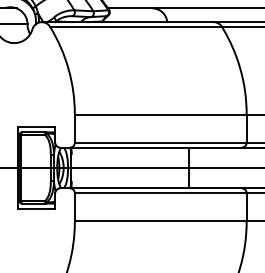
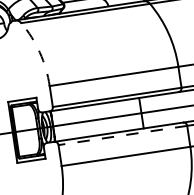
arc: (68, 69) -> (39, 52), solid -> dashed
line: (160, 193) -> (122, 135), solid -> dashed

